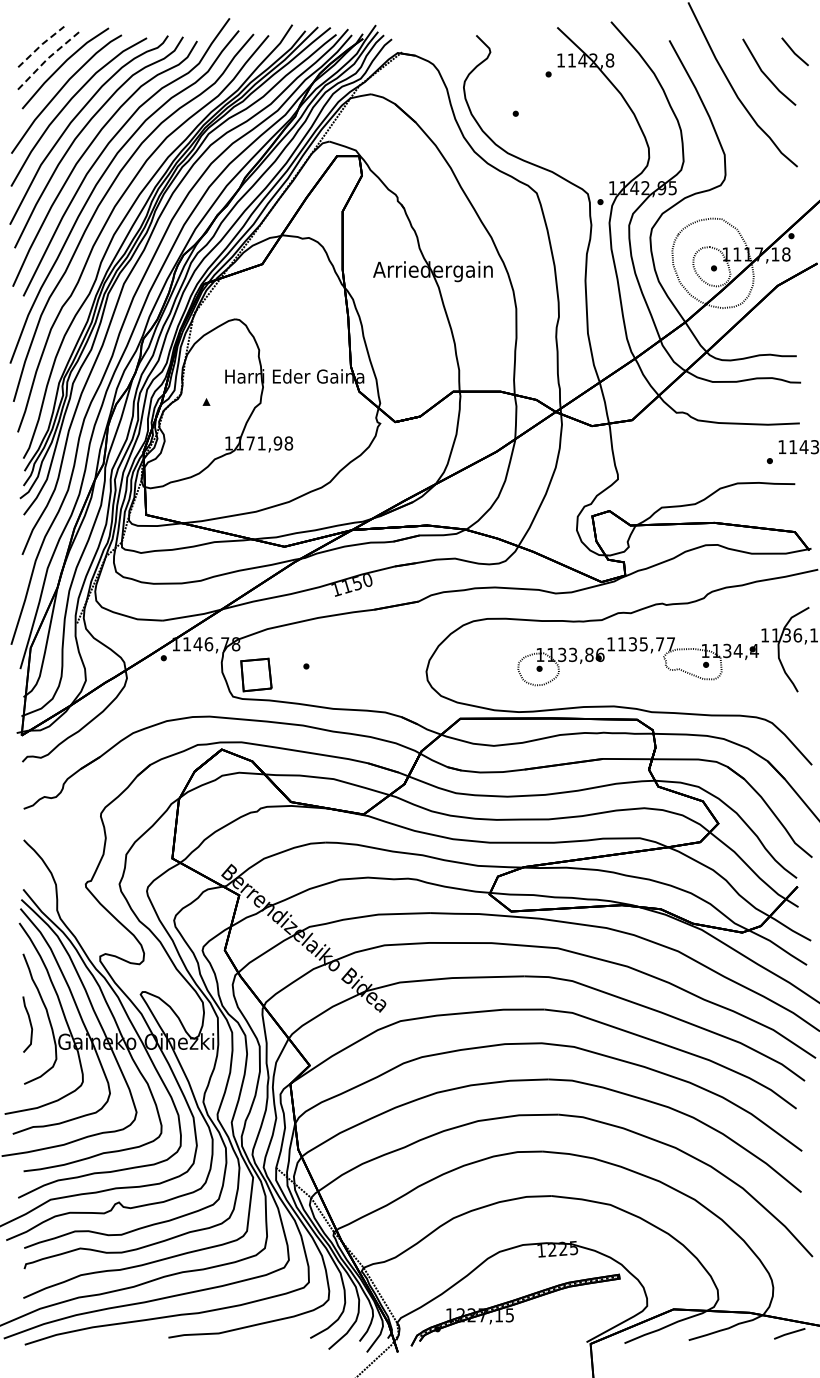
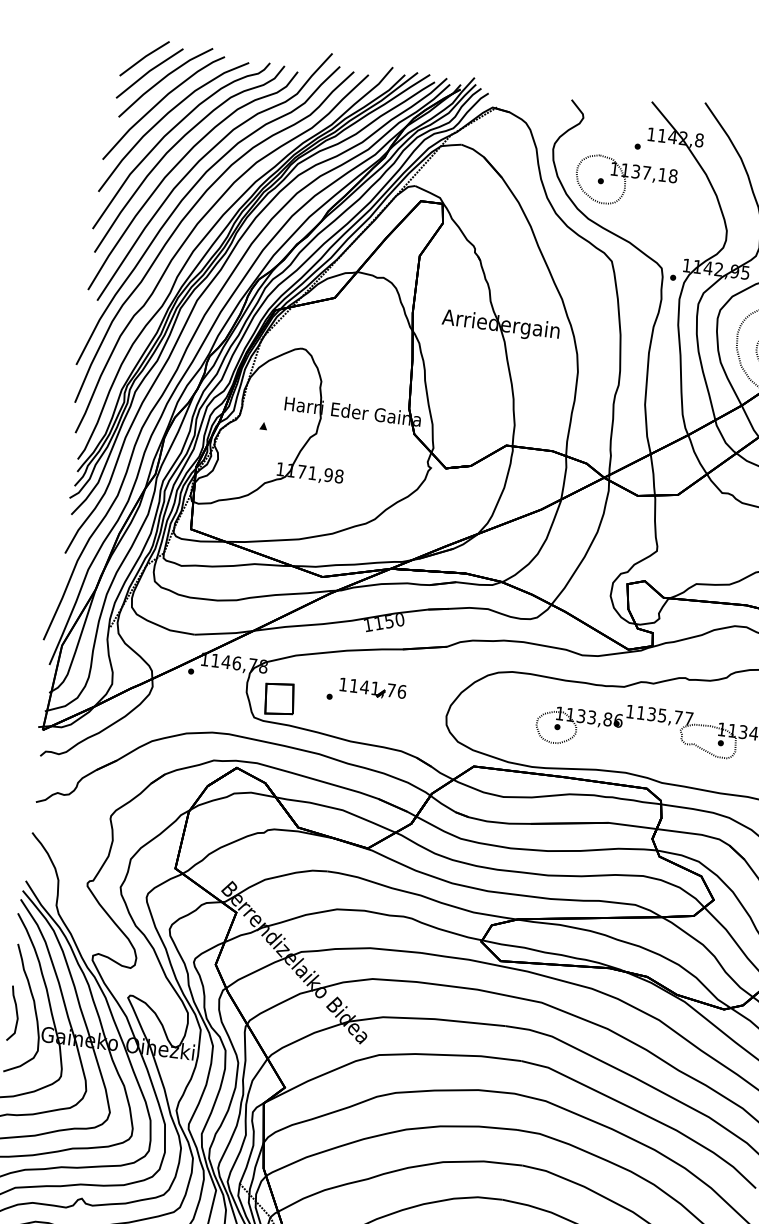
line: (40, 45) -> (144, 57), dashed -> solid
line: (47, 59) -> (149, 71), dashed -> solid
part: (540, 111) -> (625, 181), added
part: (348, 653) -> (372, 689), added

